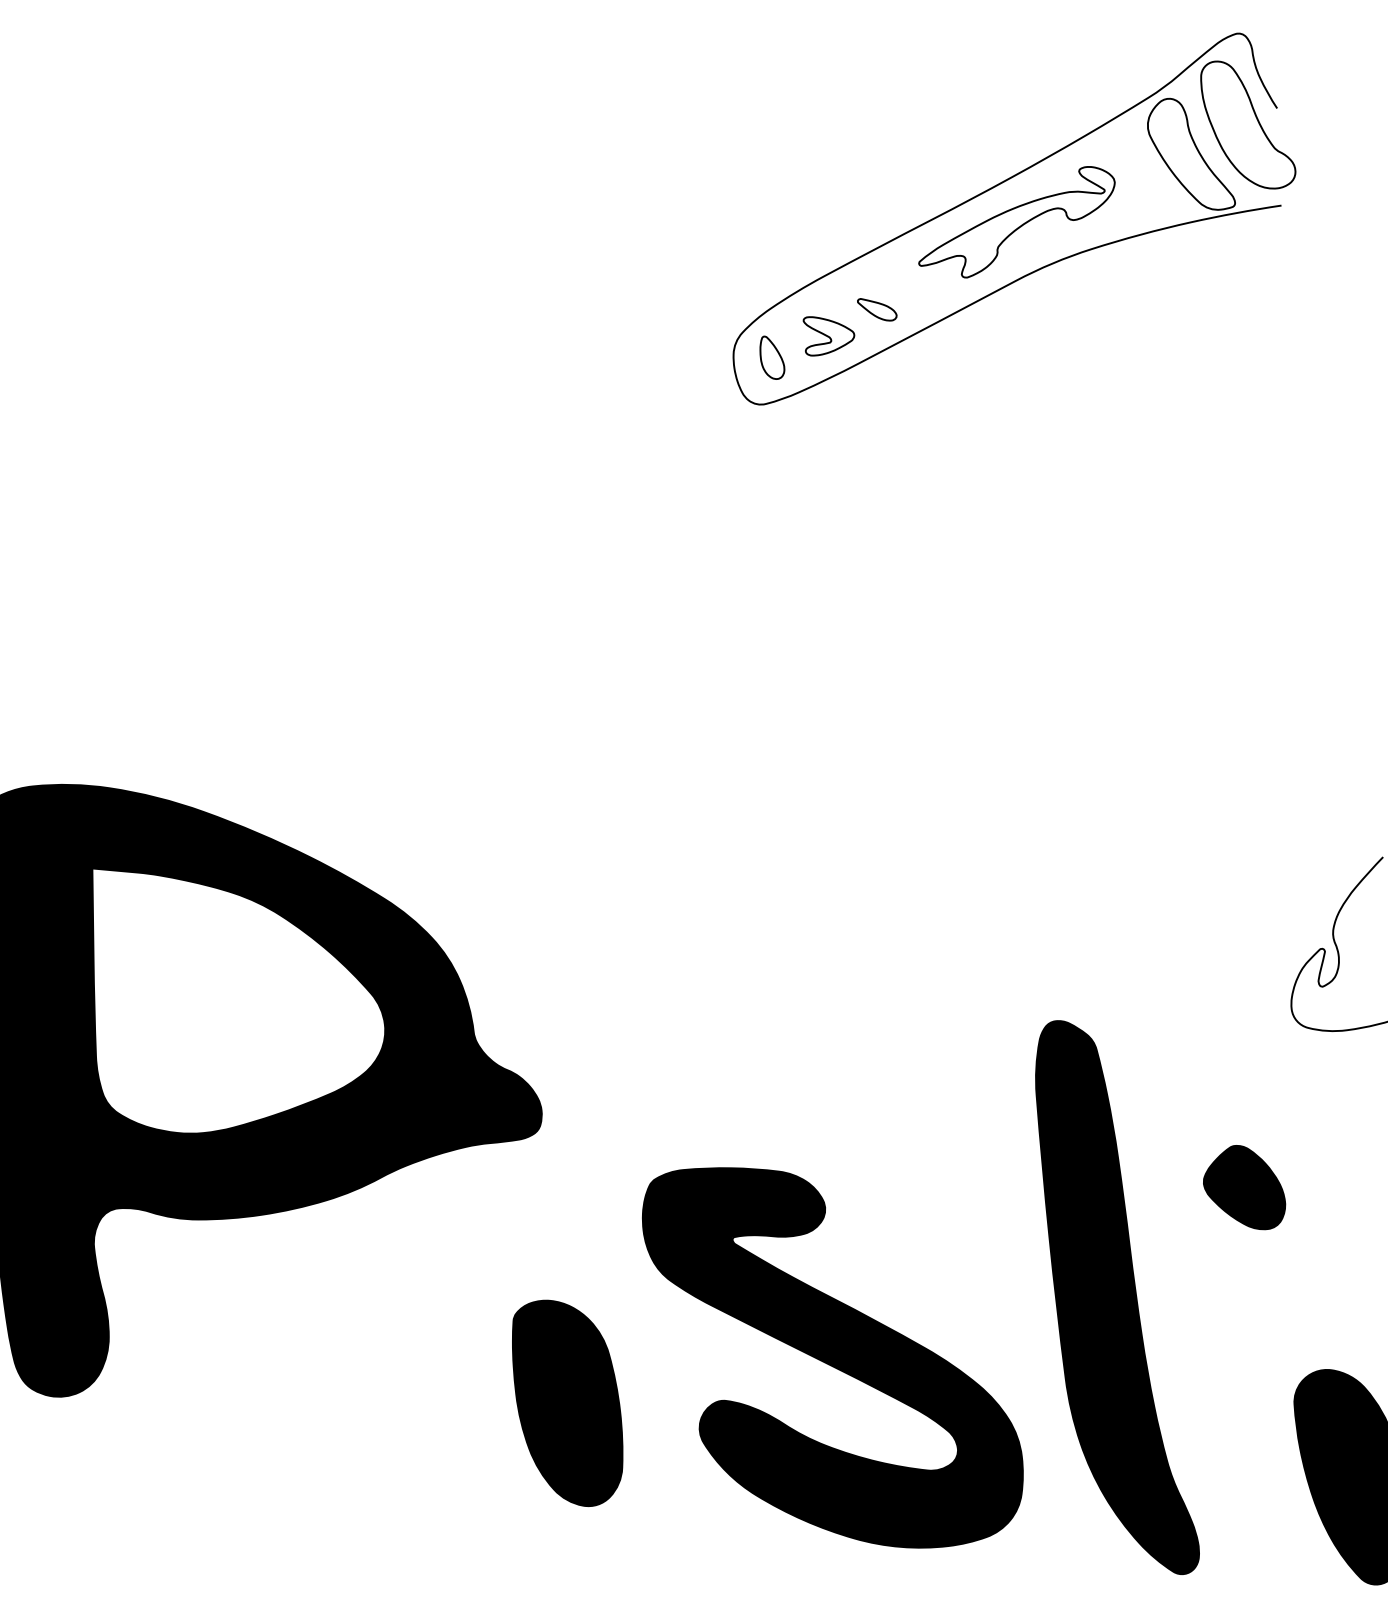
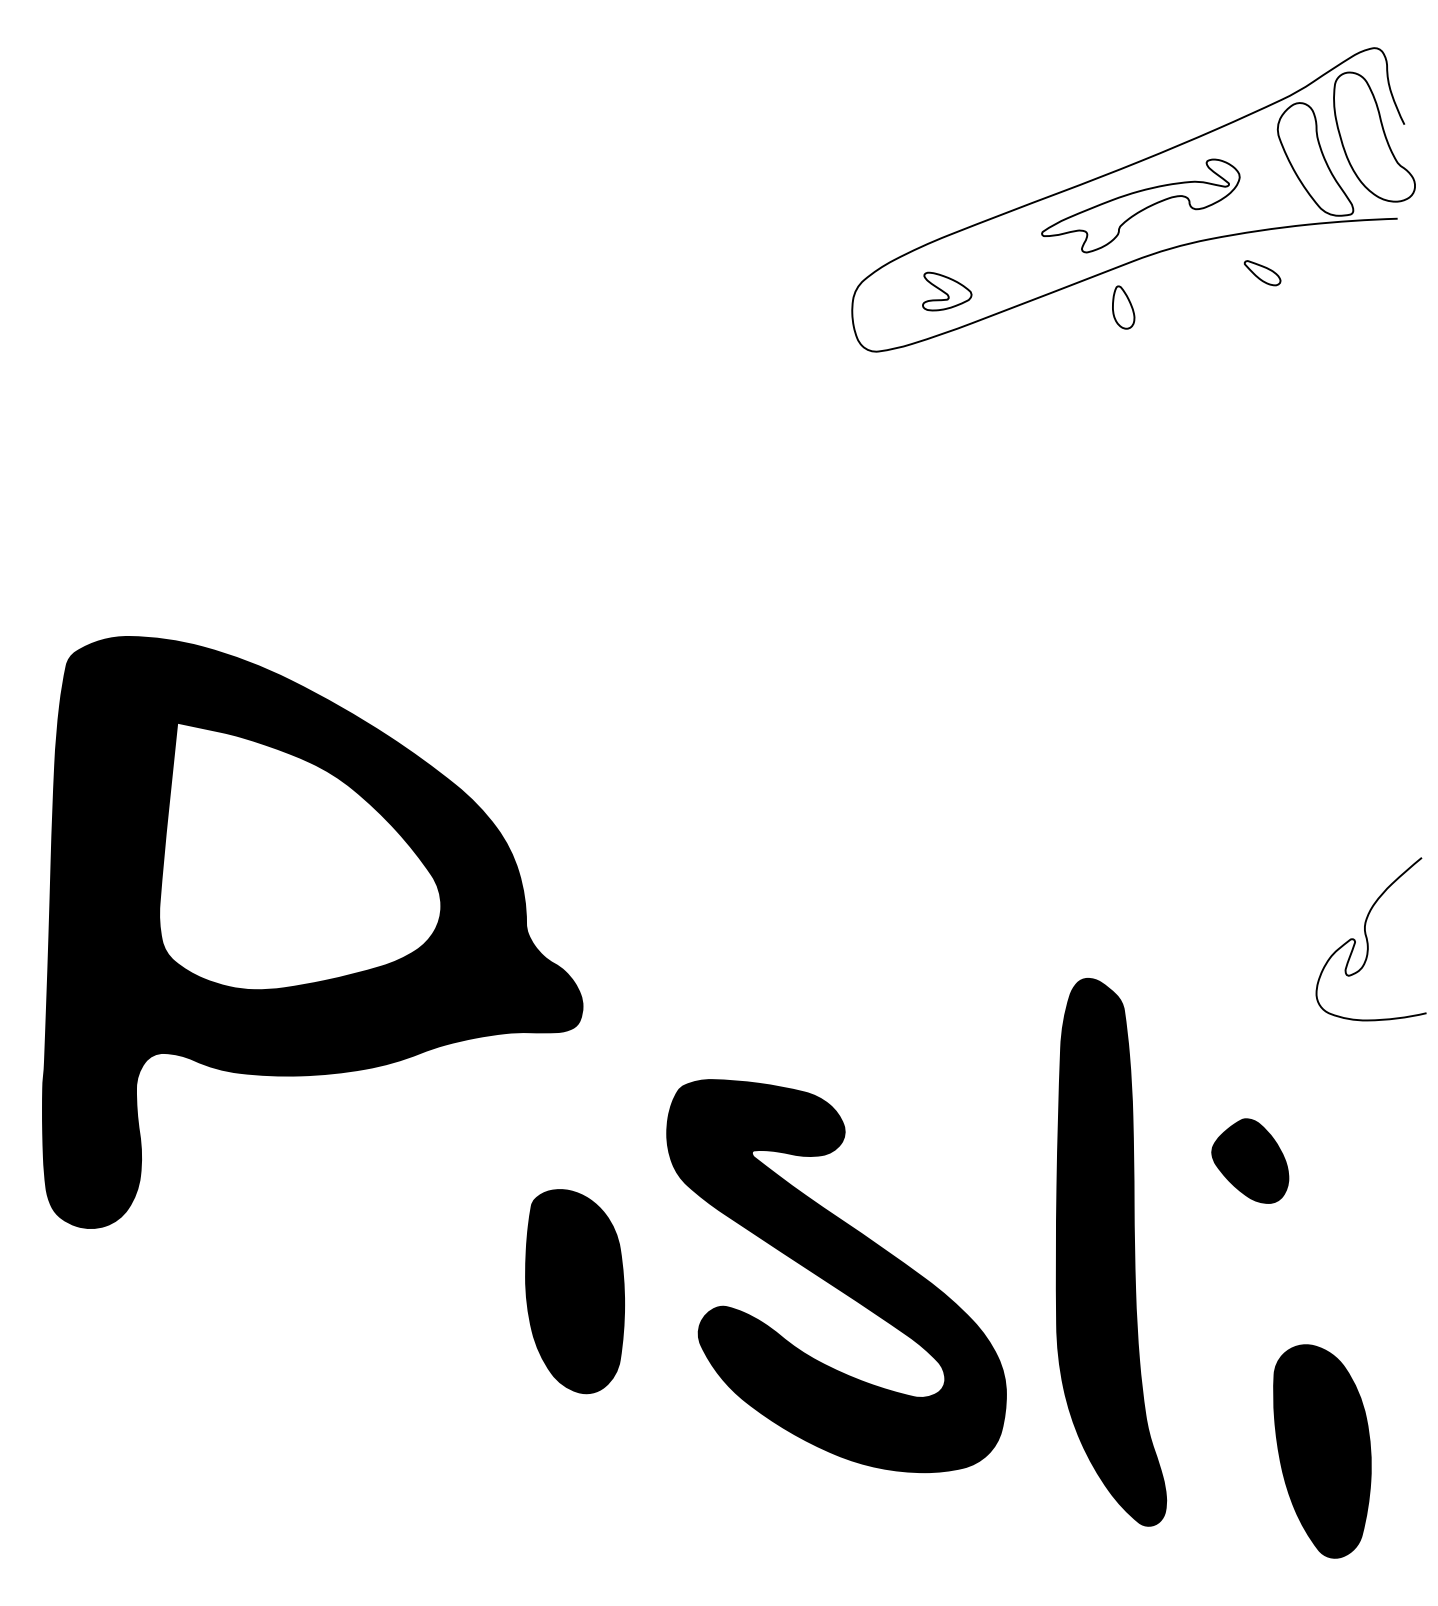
part: (877, 309) -> (1262, 273), moved
part: (771, 357) -> (1123, 307), moved

